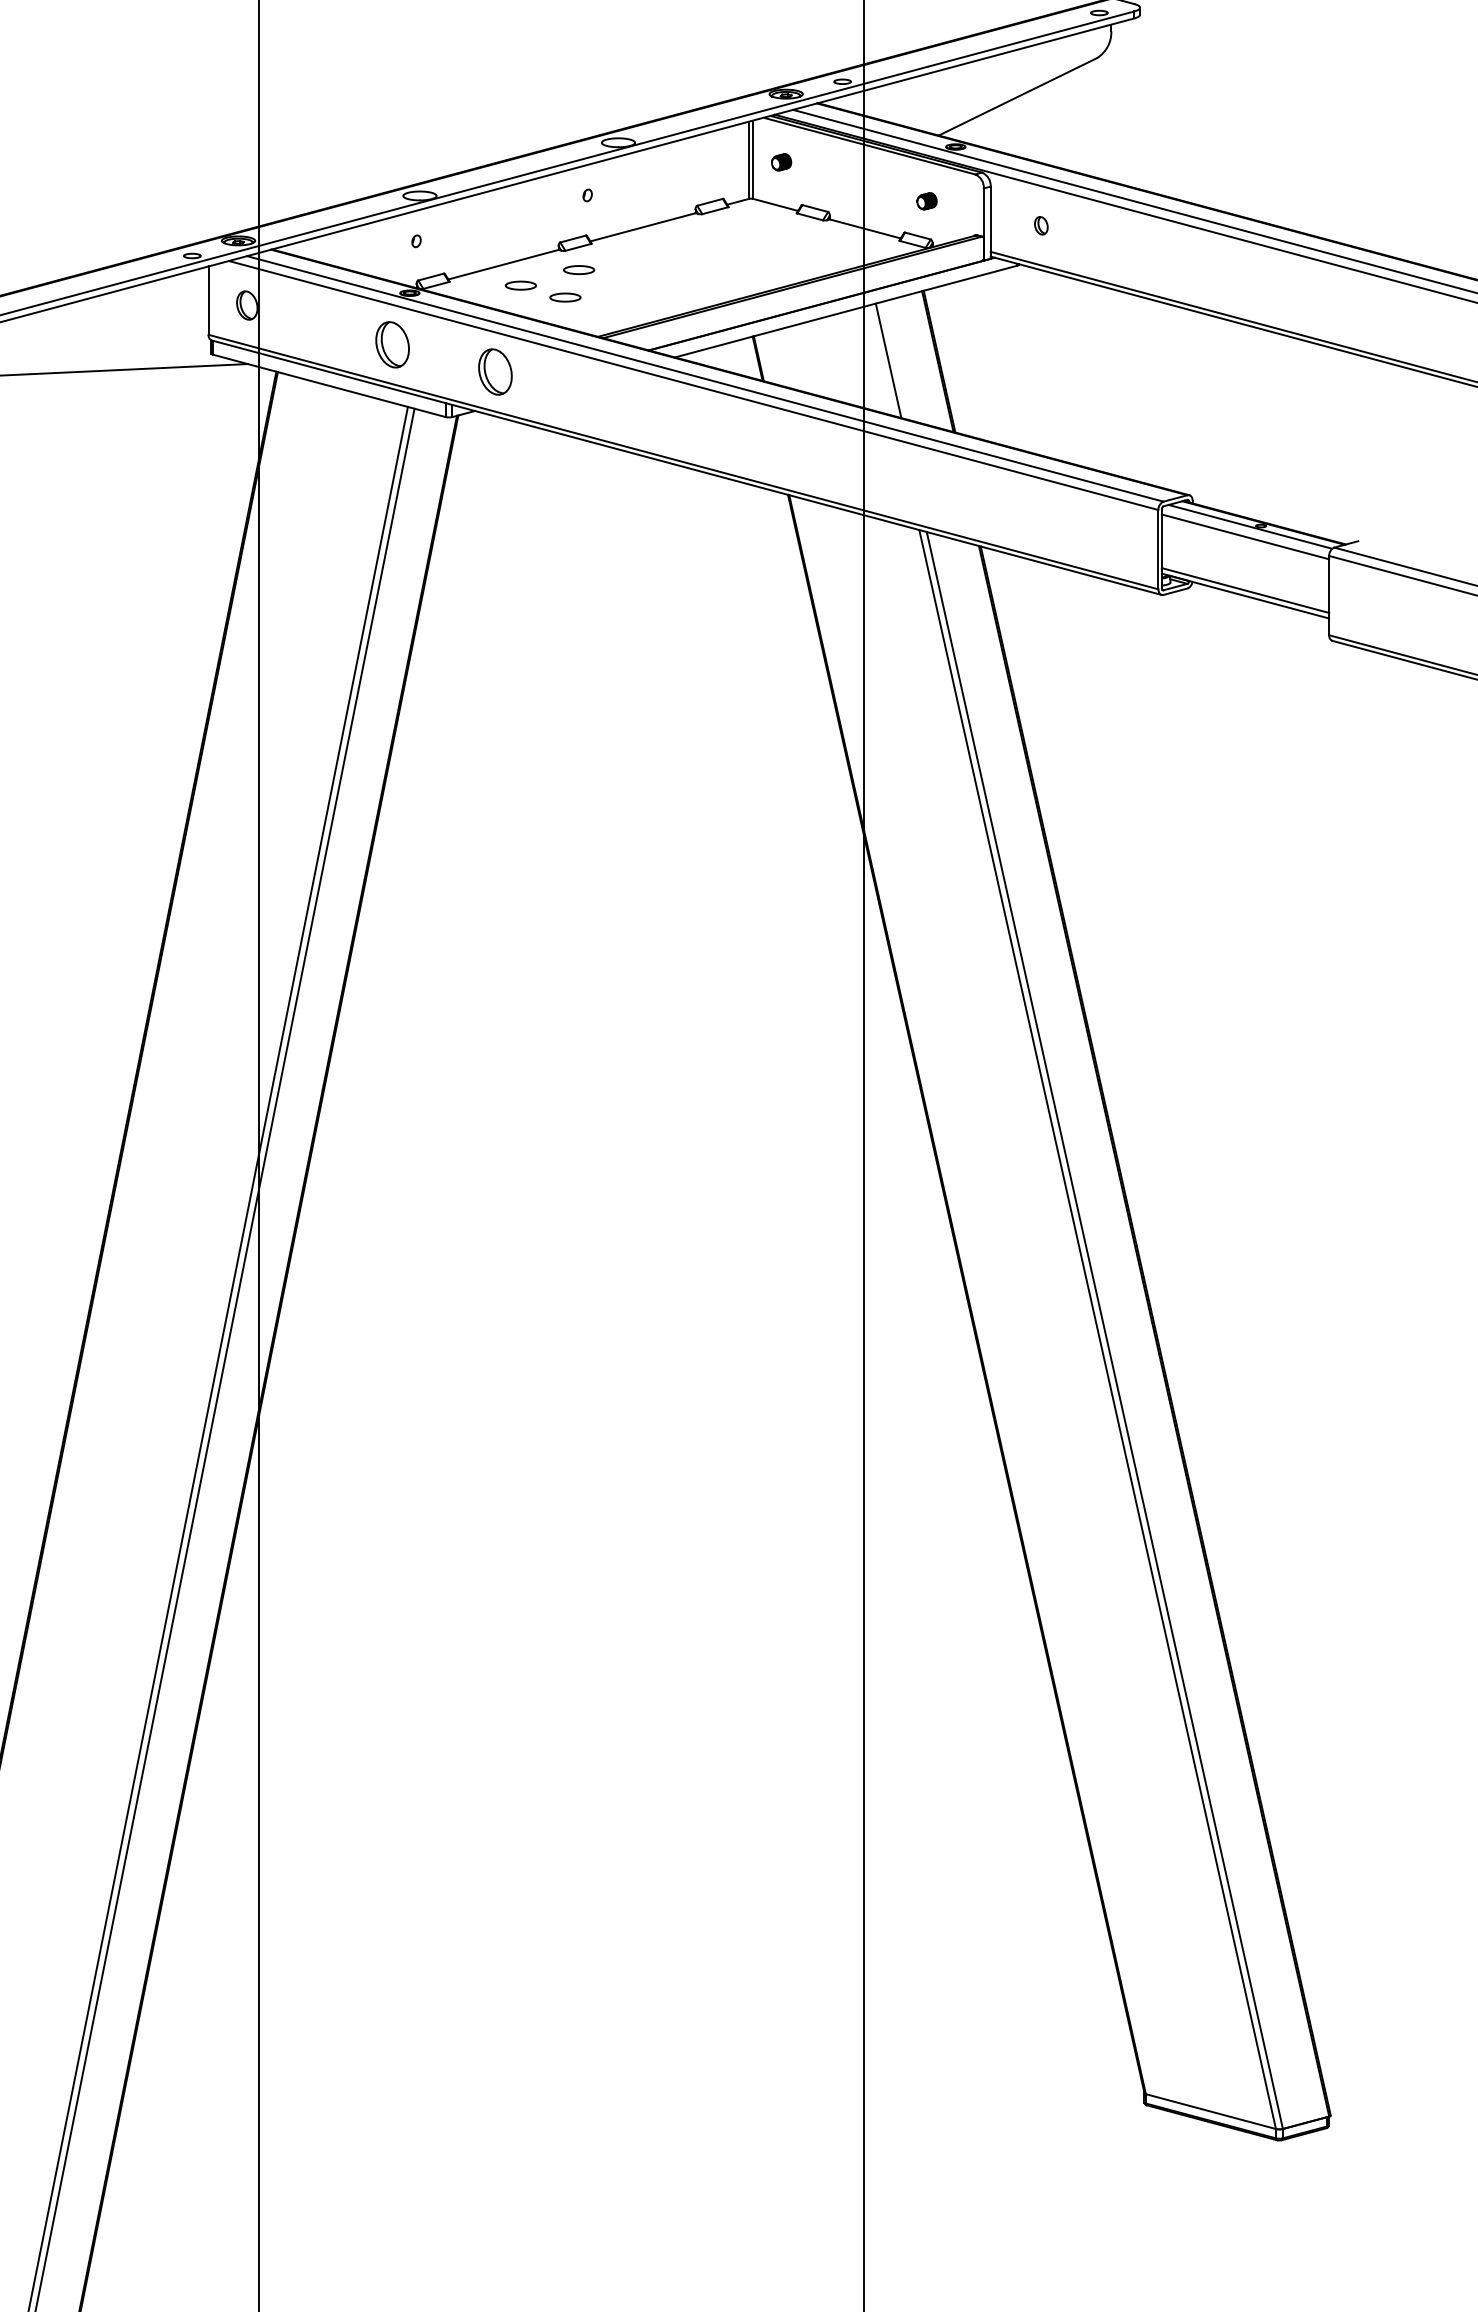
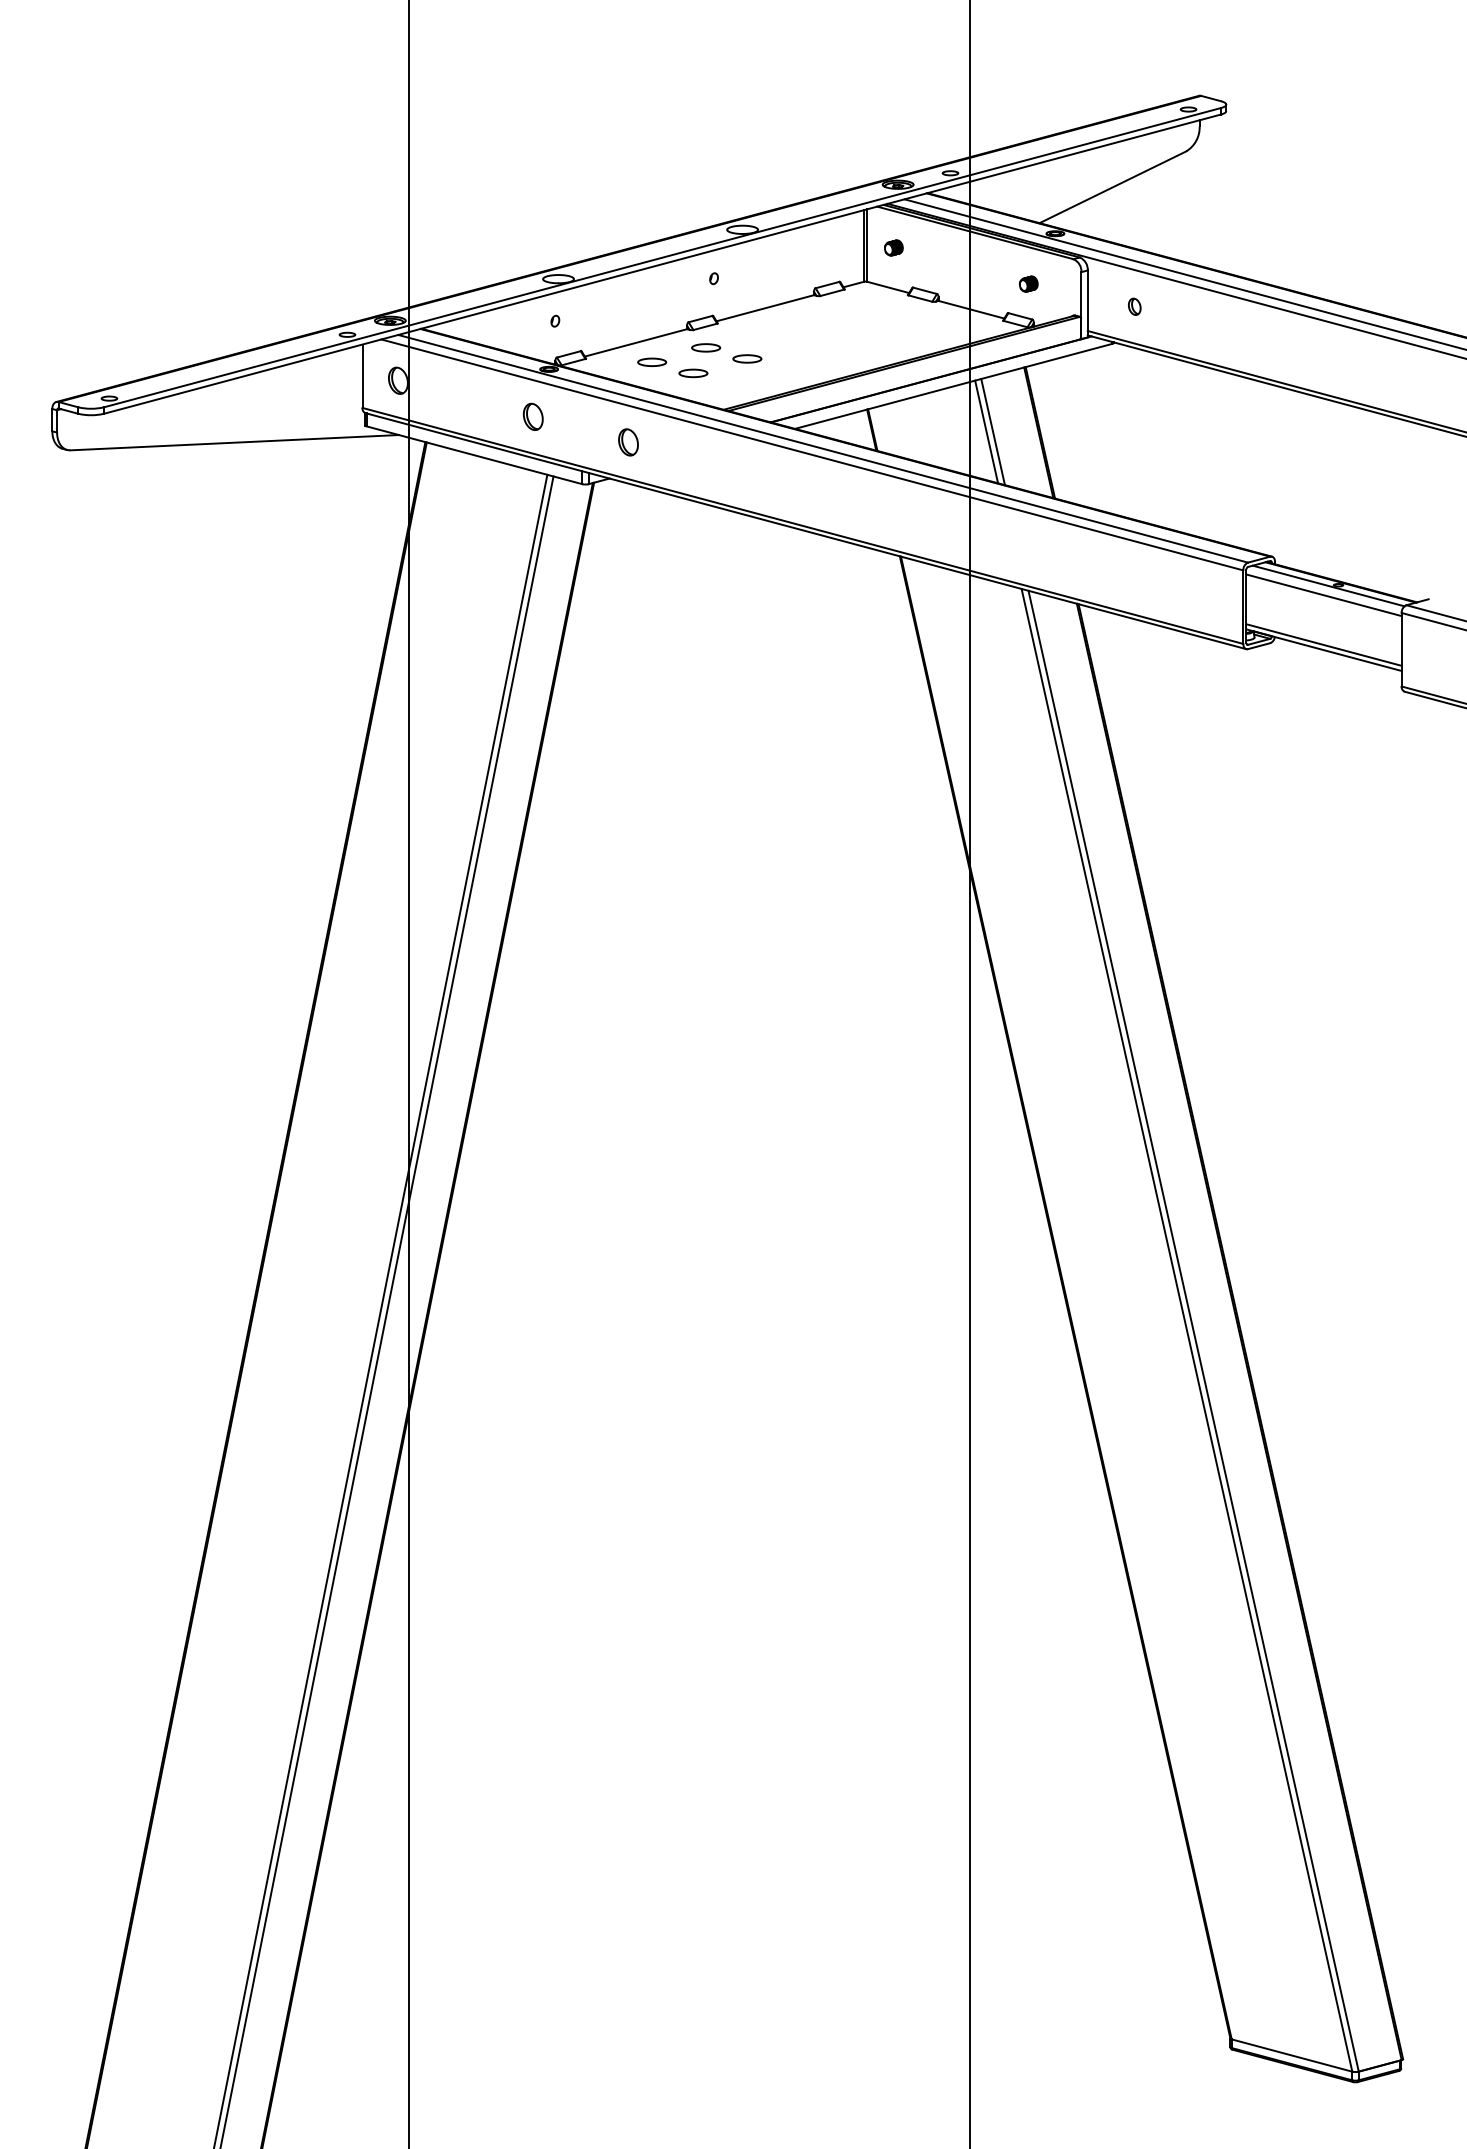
part: (623, 281) -> (747, 358), added
part: (392, 344) -> (533, 416), size x0.62
line: (881, 360) -> (986, 431), added
part: (495, 372) -> (628, 442), size x0.62

